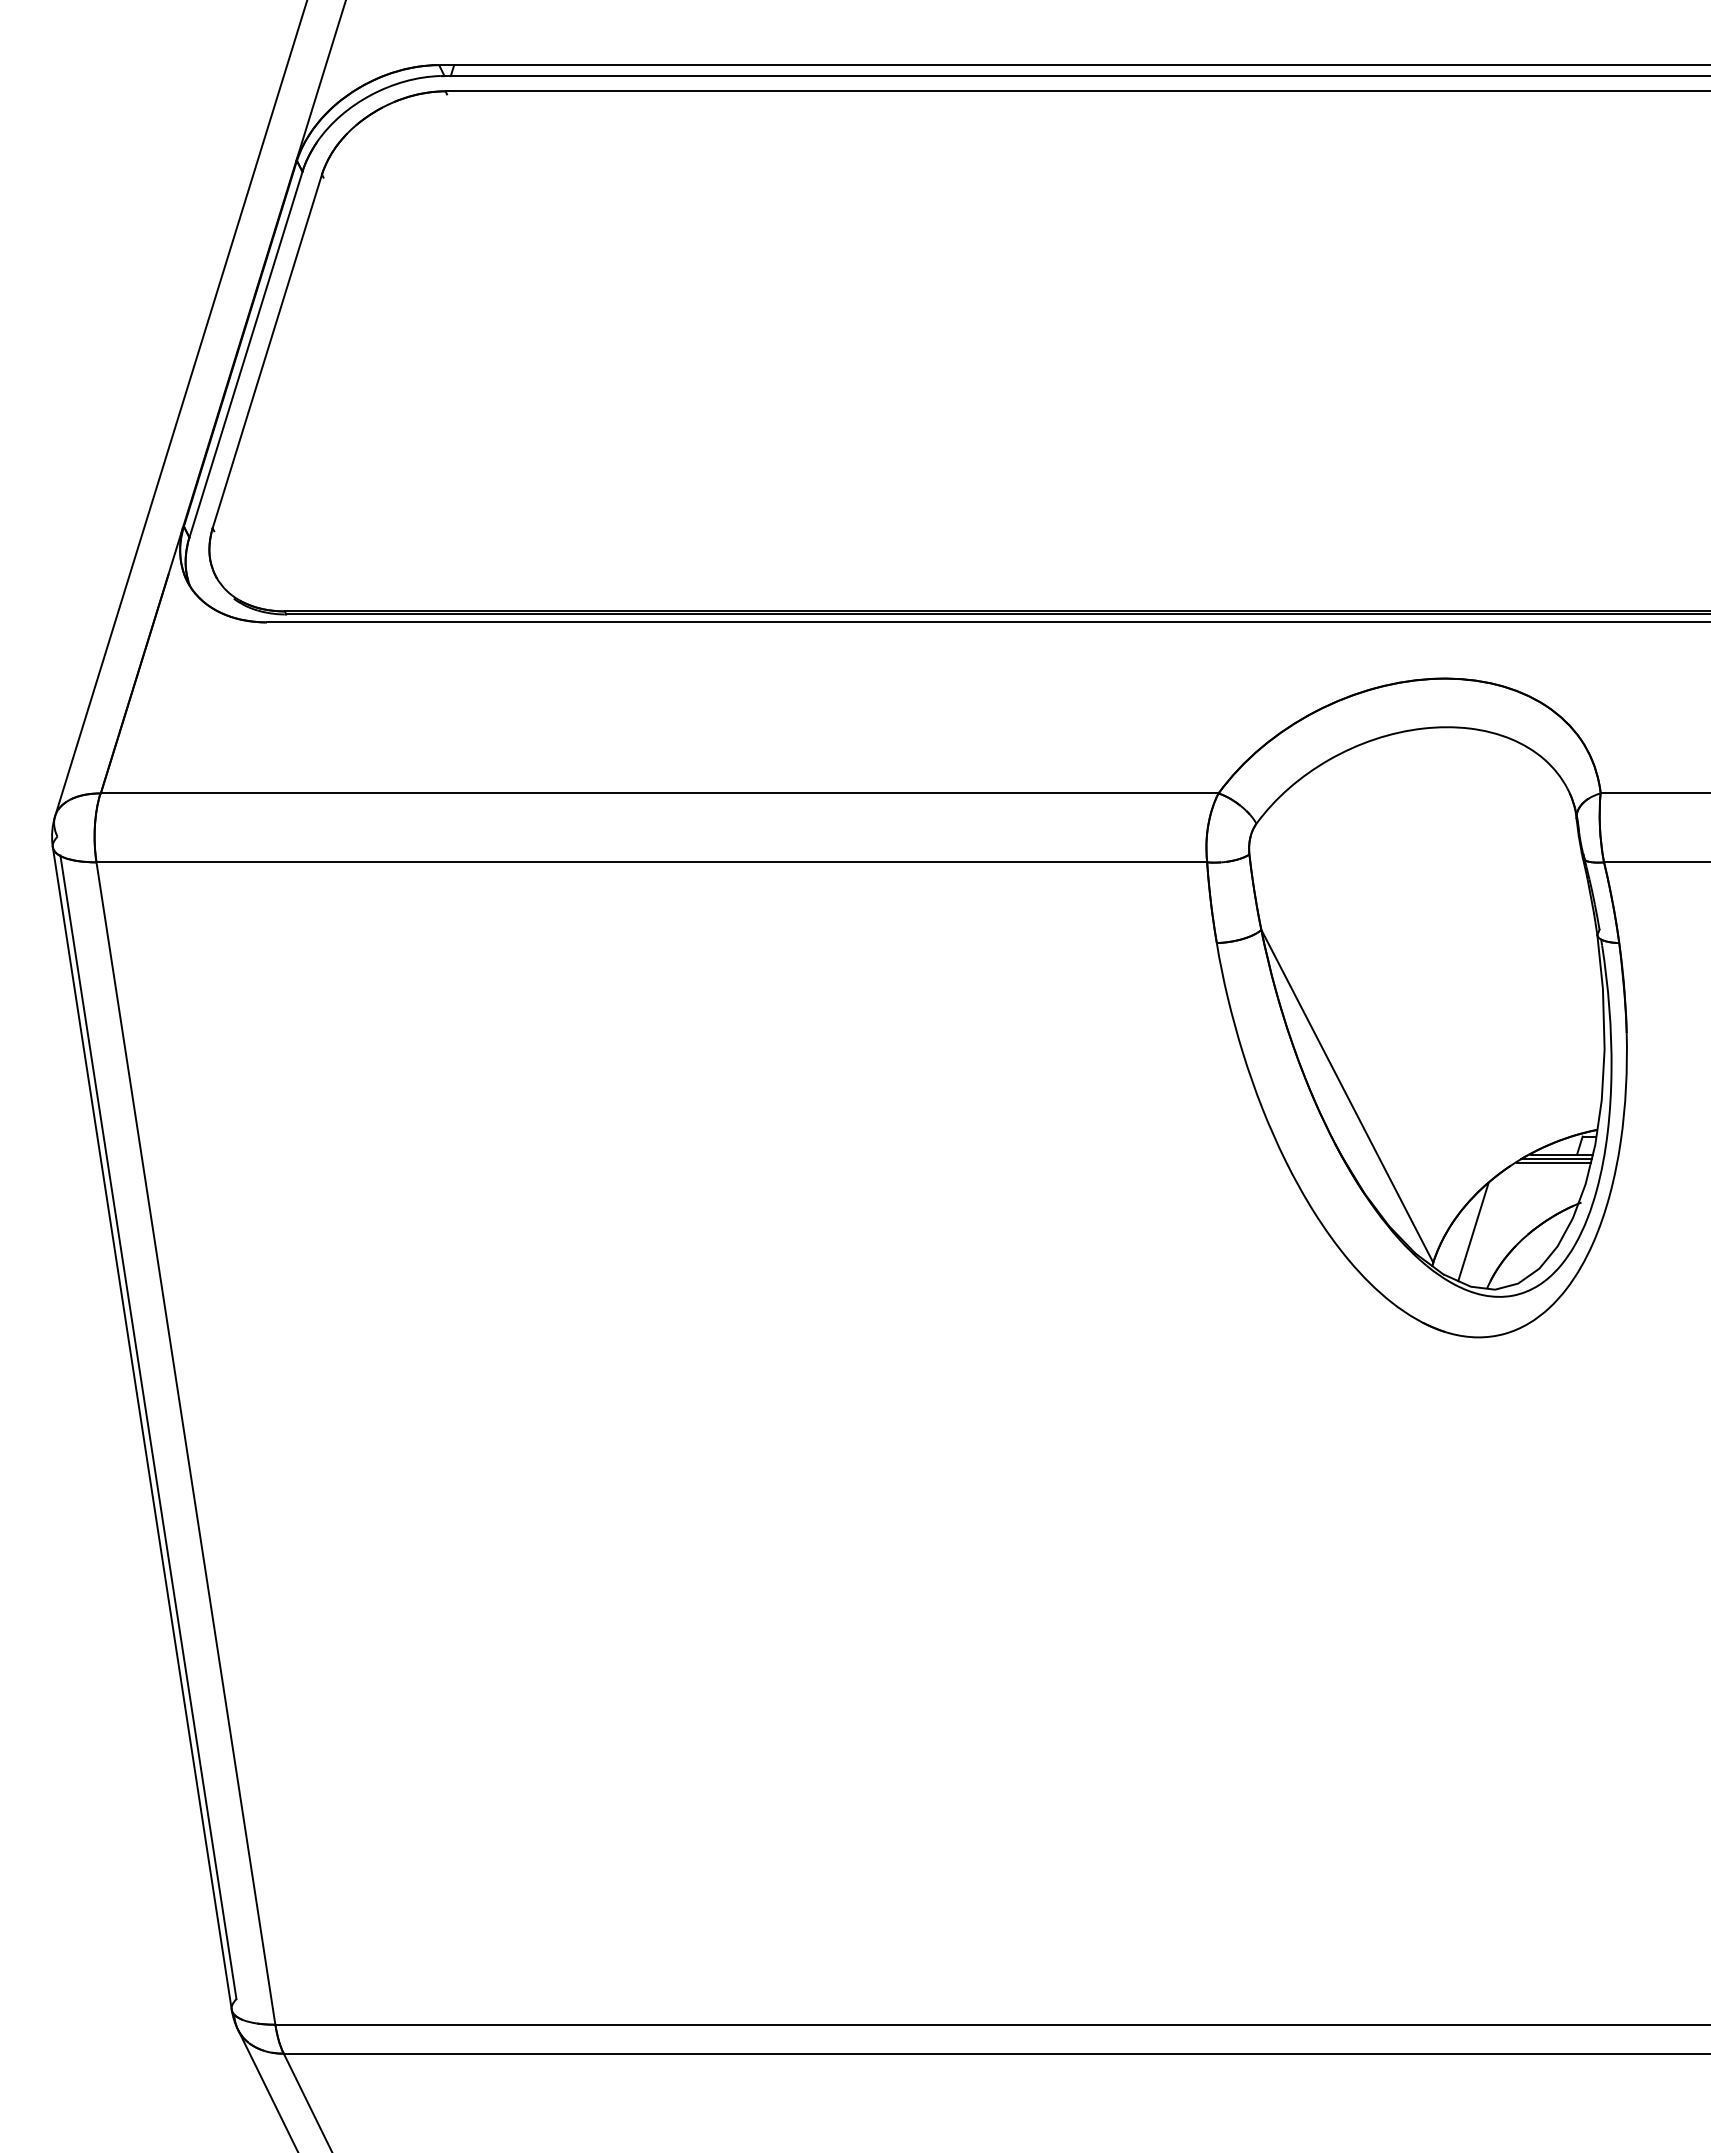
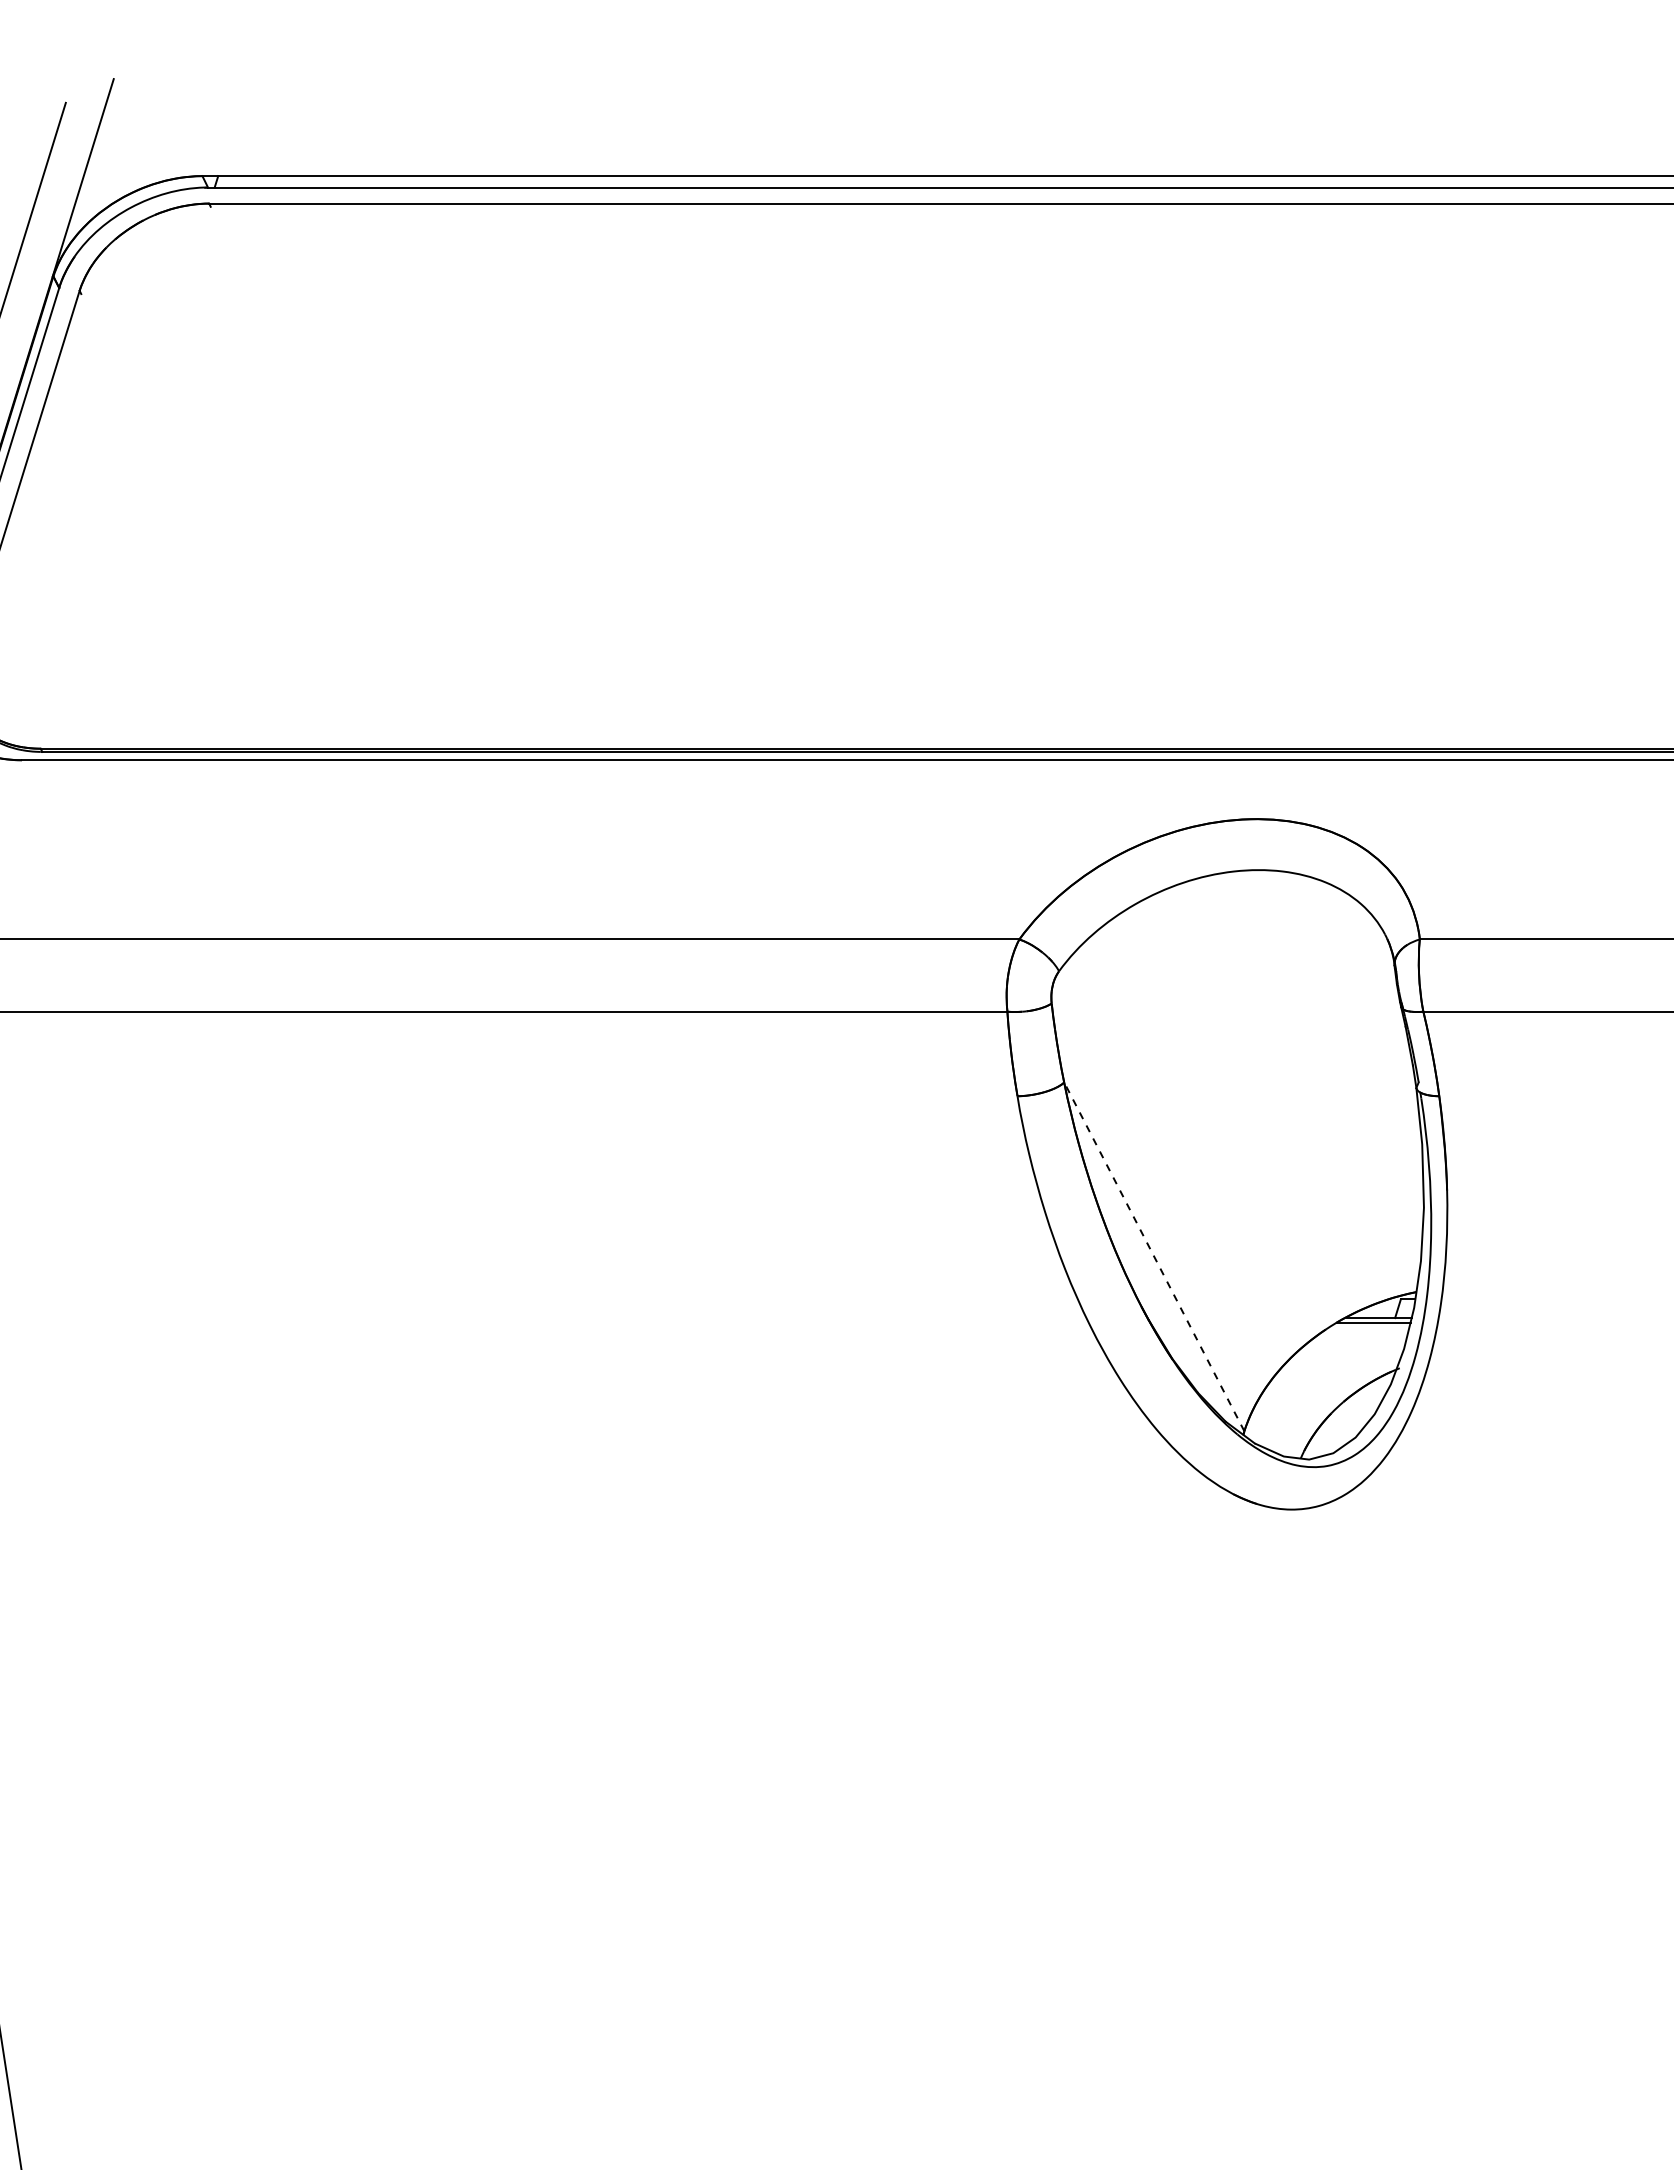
line: (1347, 1095) -> (1154, 1256), solid -> dashed
line: (1553, 1162) -> (1370, 1326), removed
line: (1473, 1232) -> (1286, 1399), removed

